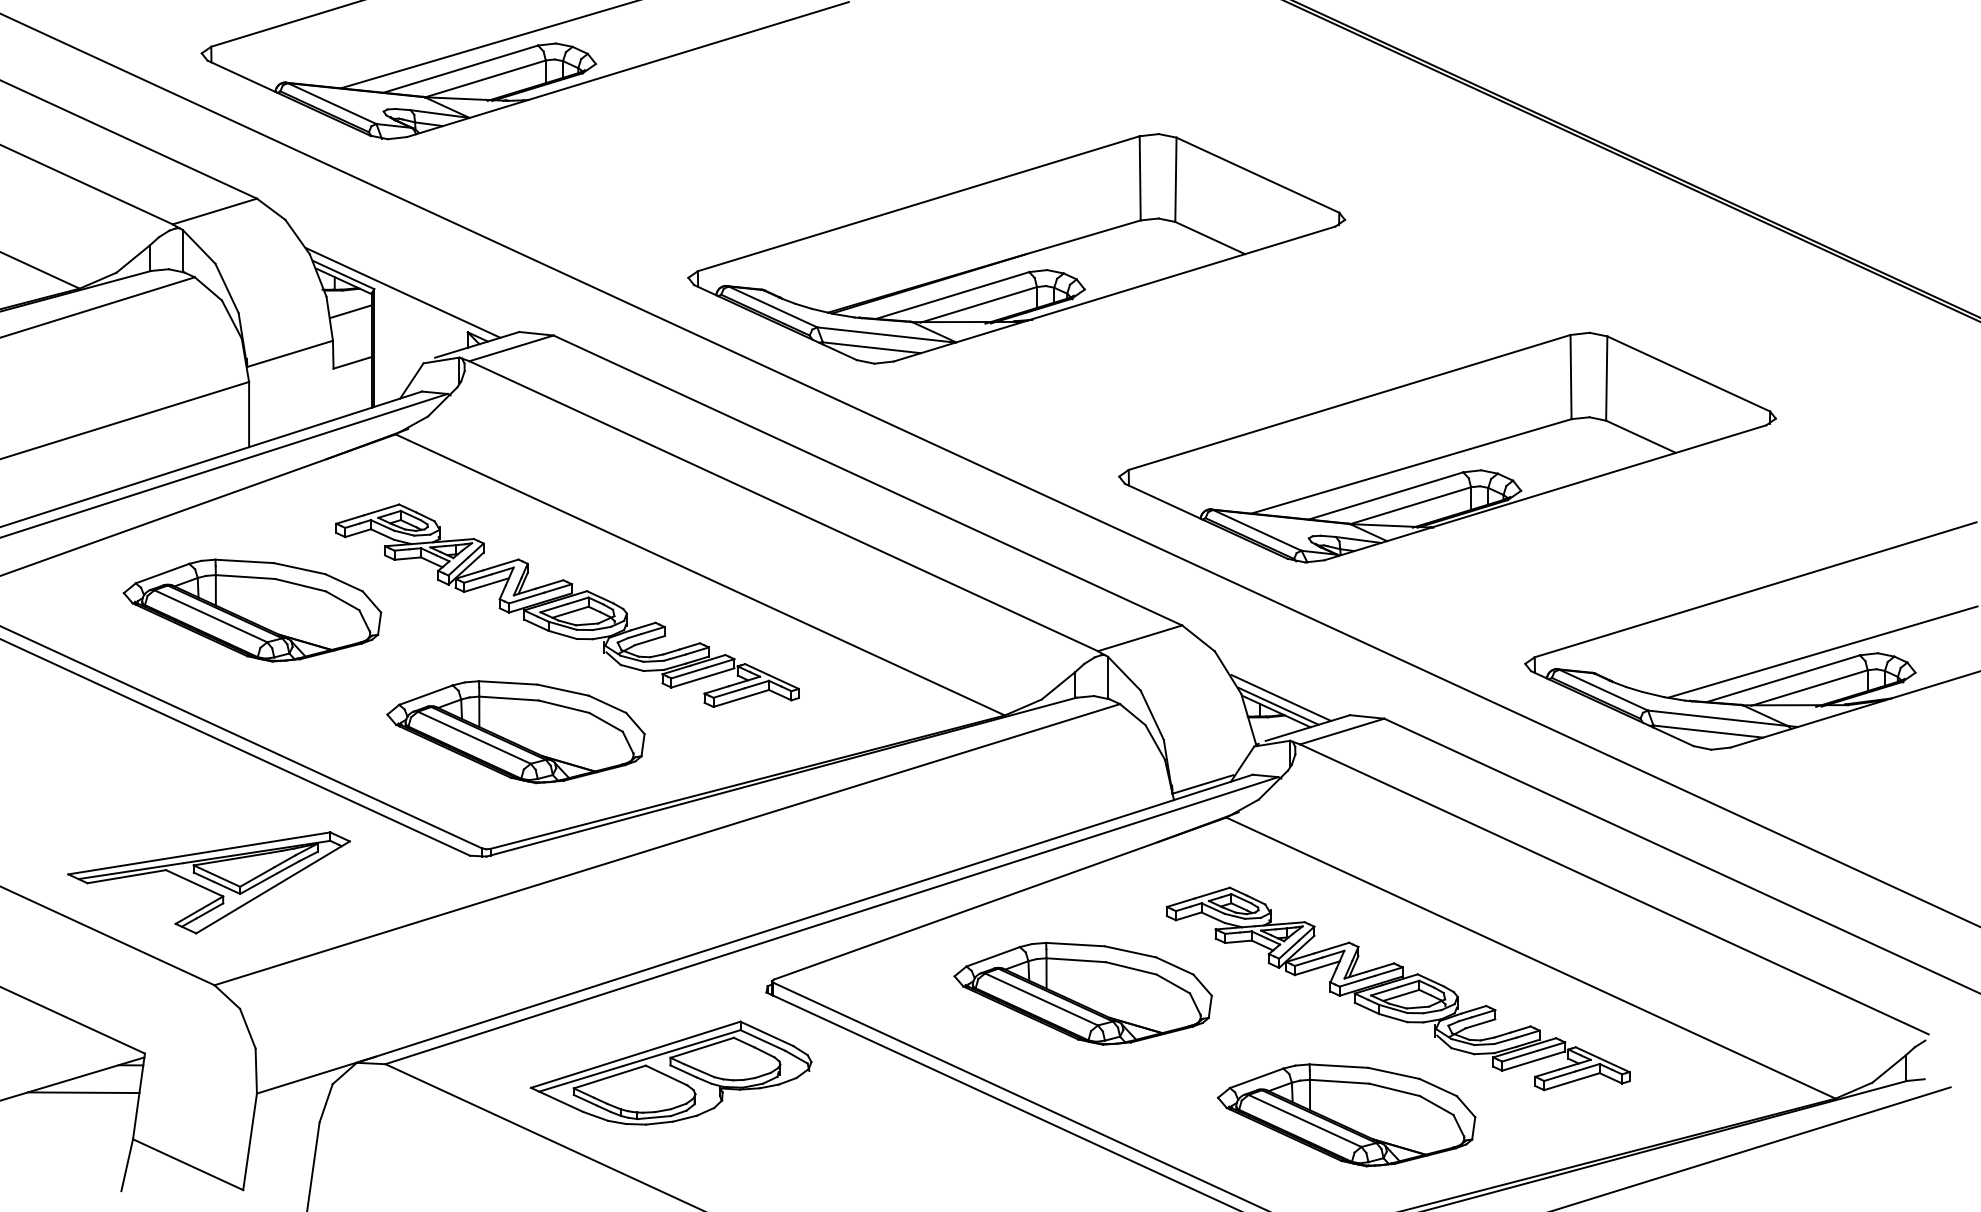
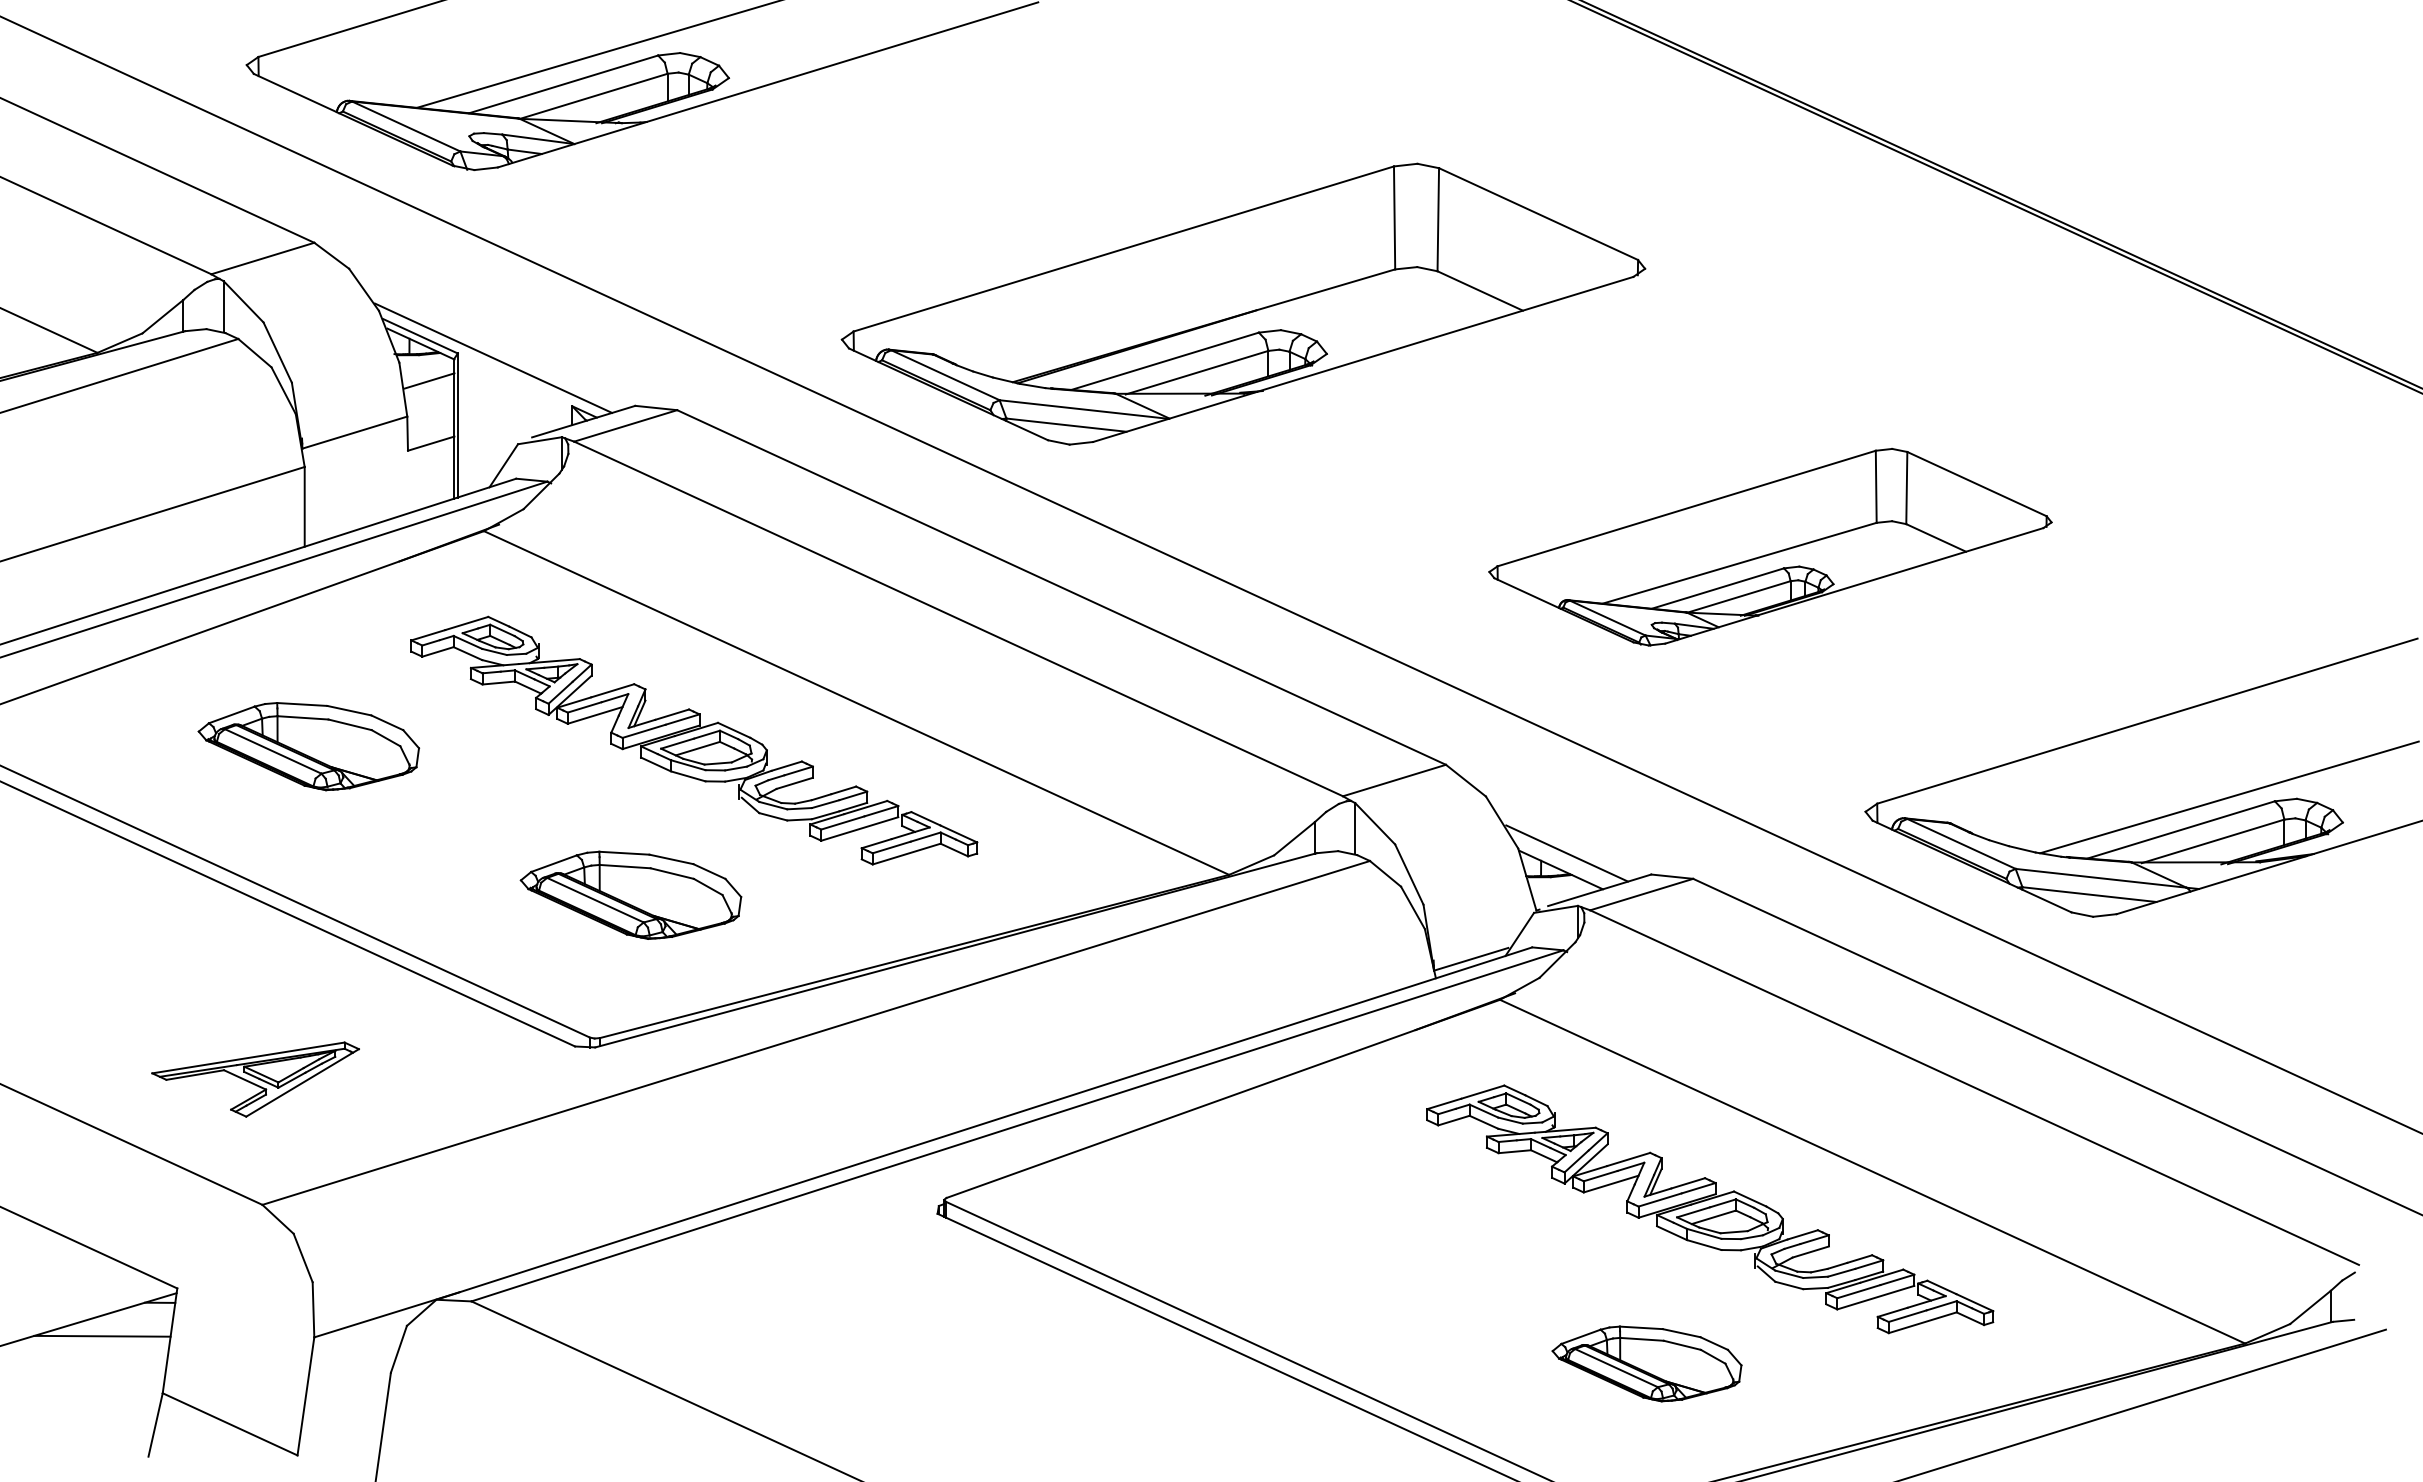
part: (1447, 446) -> (1770, 546), size x0.7
part: (252, 610) -> (308, 746), size x0.7
line: (1278, 706) -> (1563, 863), removed
part: (515, 732) -> (630, 895), size x0.7
part: (208, 882) -> (255, 1079), size x0.6
part: (1082, 993) -> (1324, 1215), removed
part: (670, 1073) -> (820, 1312), removed
part: (1346, 1114) -> (1646, 1363), size x0.6

